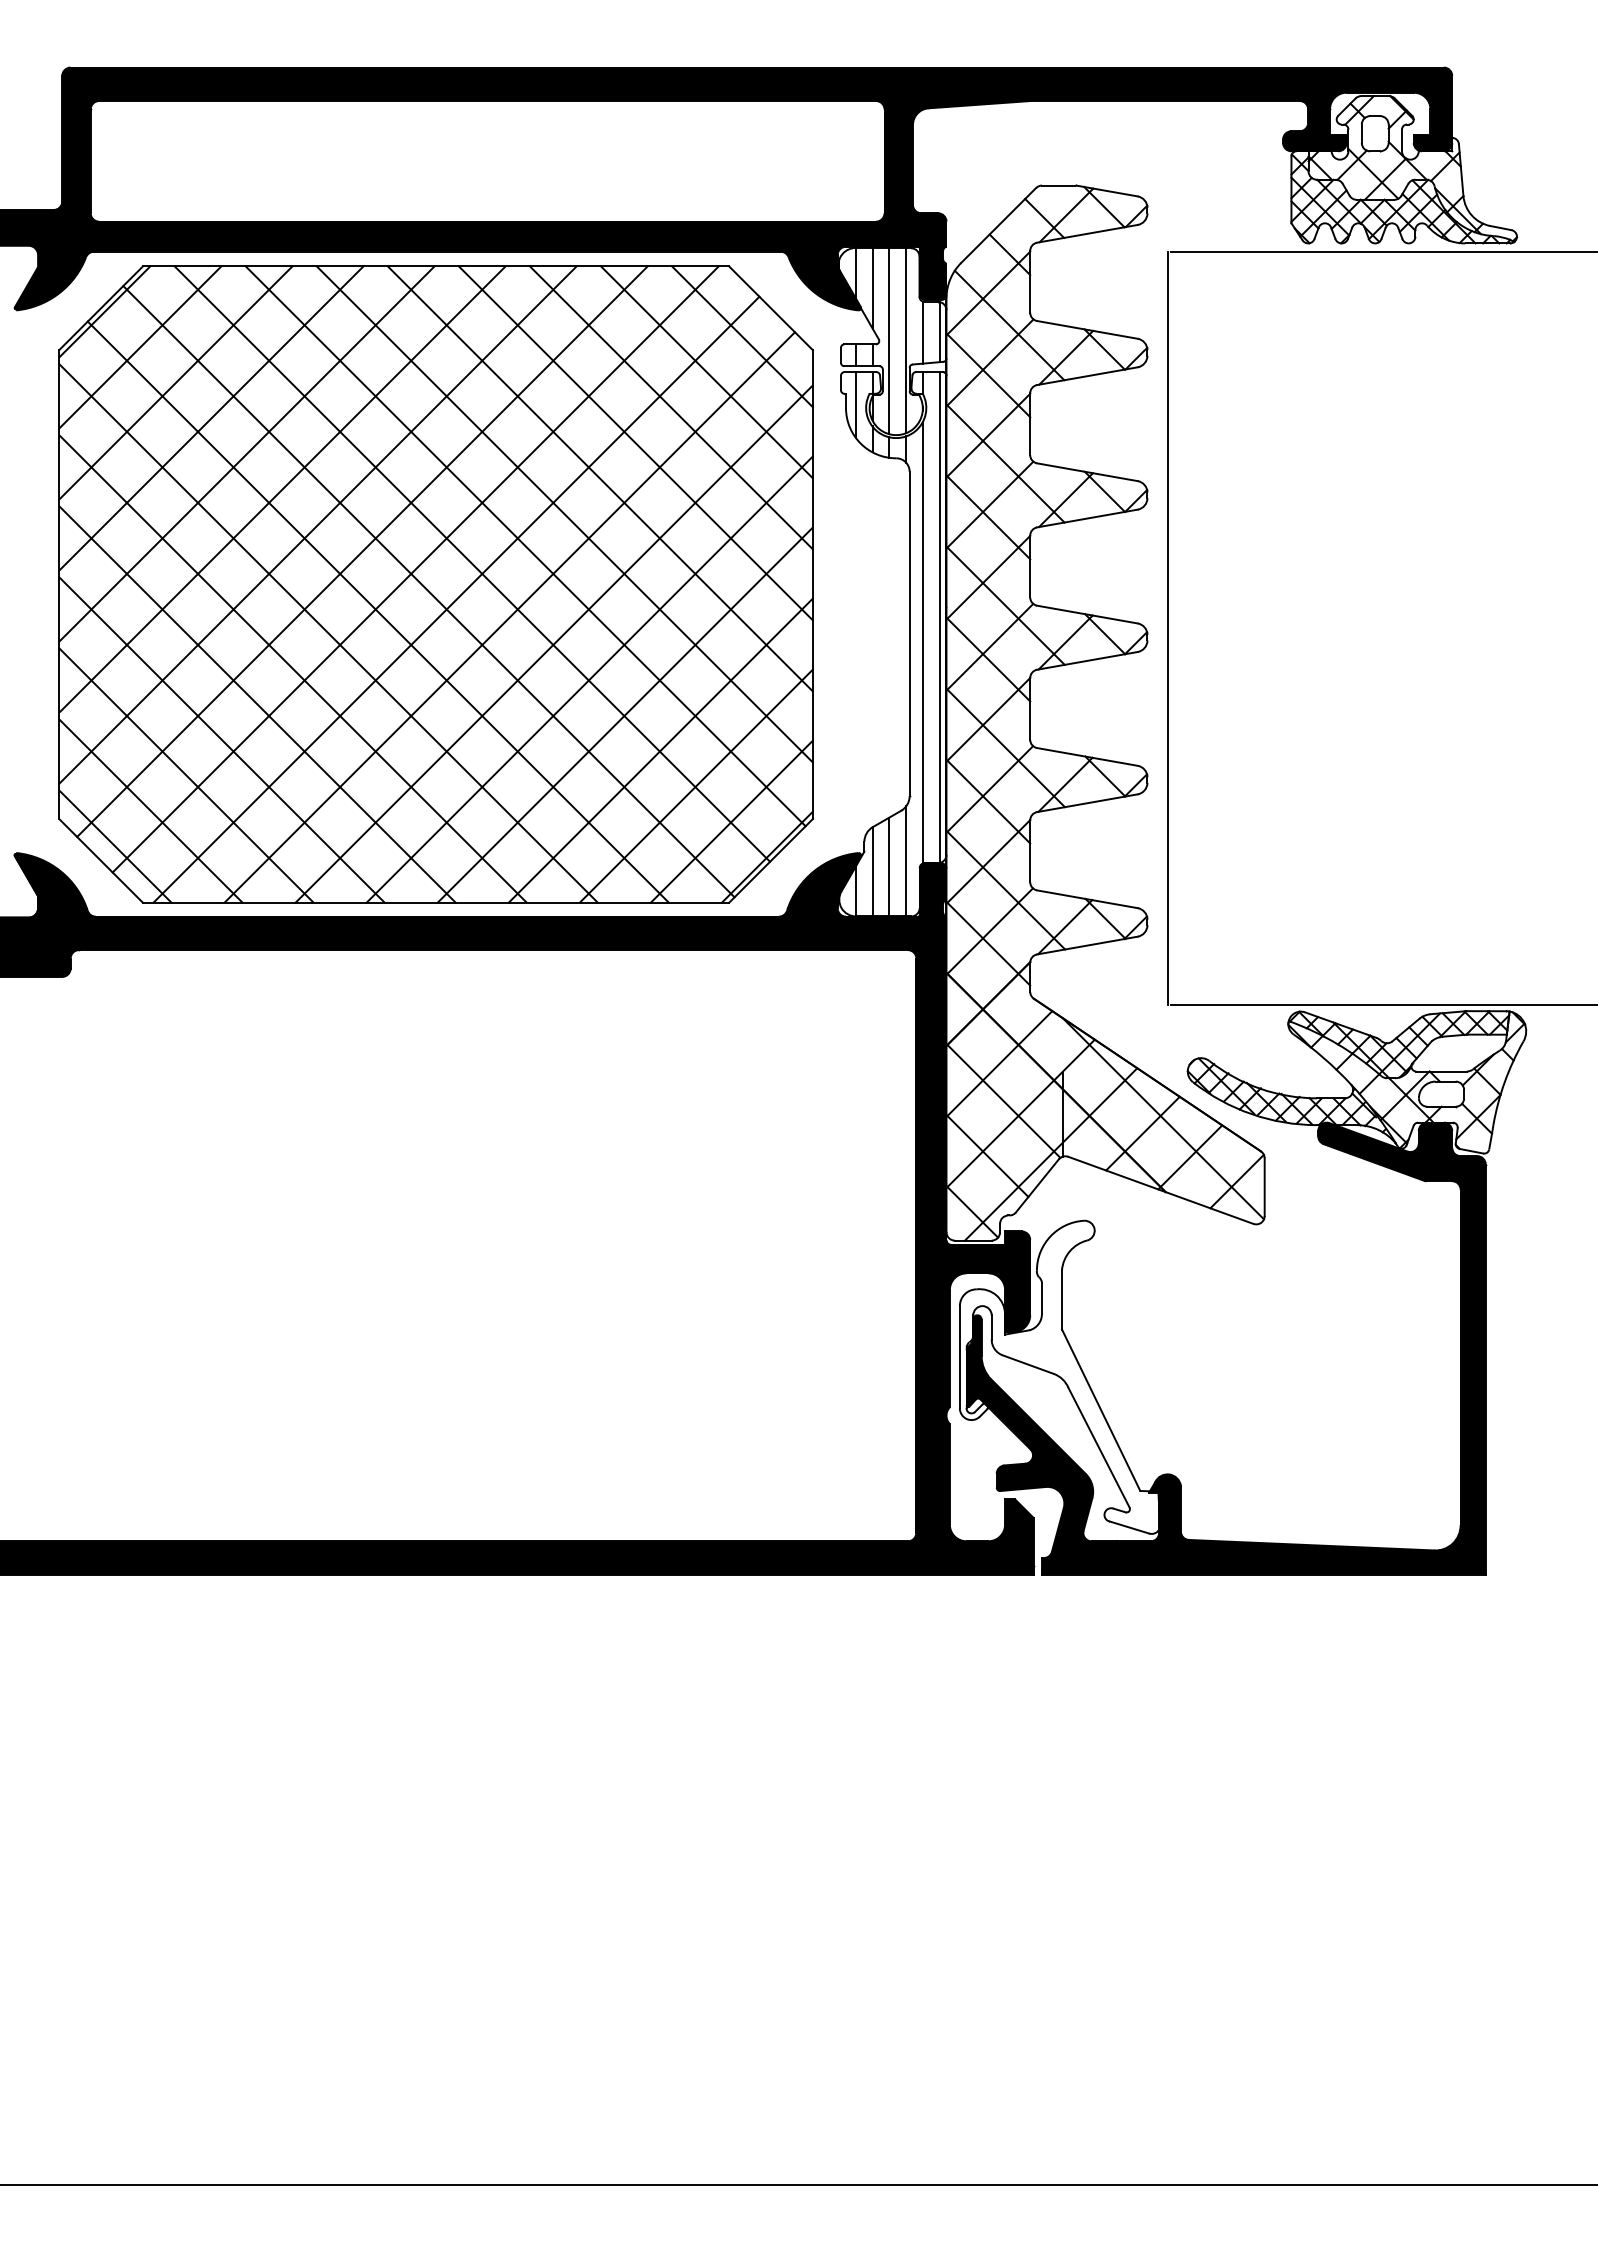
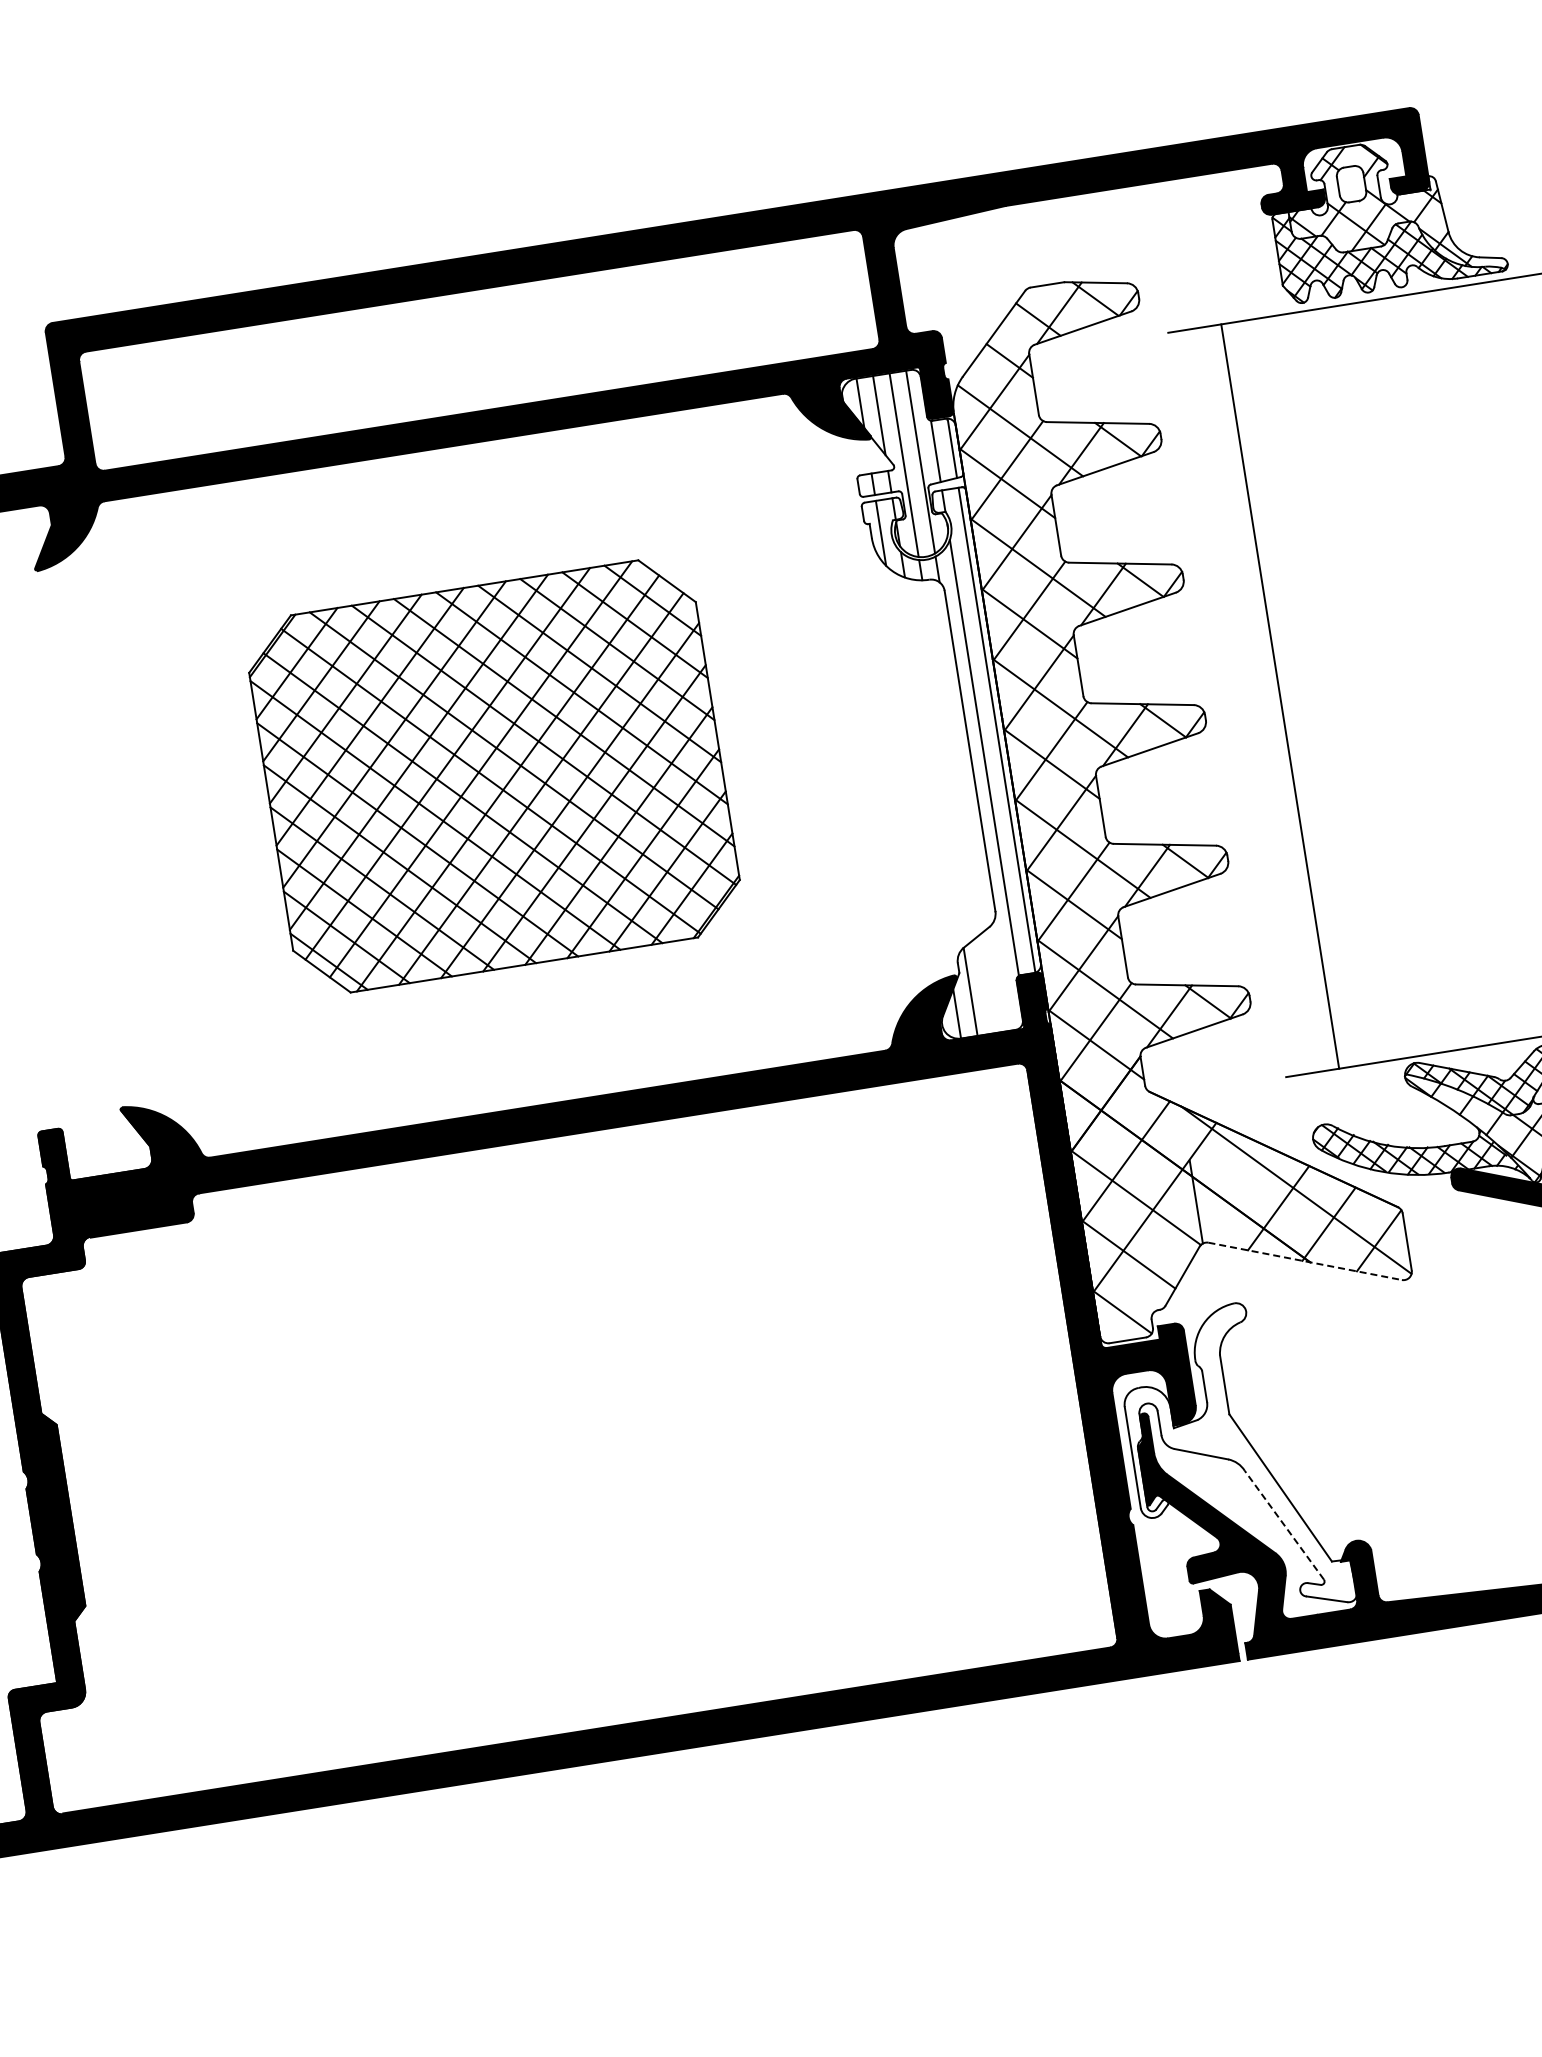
part: (435, 584) -> (493, 776), size x0.6
line: (1167, 628) -> (1280, 696), moved
line: (906, 861) -> (1002, 976), removed
line: (889, 866) -> (986, 983), removed
line: (1050, 1154) -> (1190, 1243), removed
line: (1160, 1190) -> (1304, 1261), solid -> dashed
line: (1098, 1447) -> (1283, 1525), solid -> dashed

